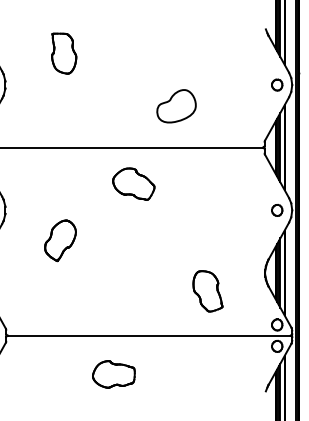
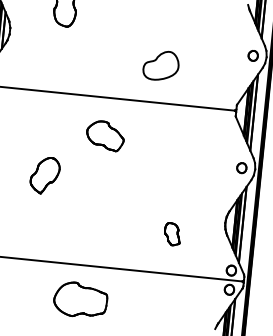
part: (133, 183) -> (105, 135), moved
part: (207, 291) -> (172, 234), size x0.6
part: (113, 374) -> (80, 300), size x1.4

